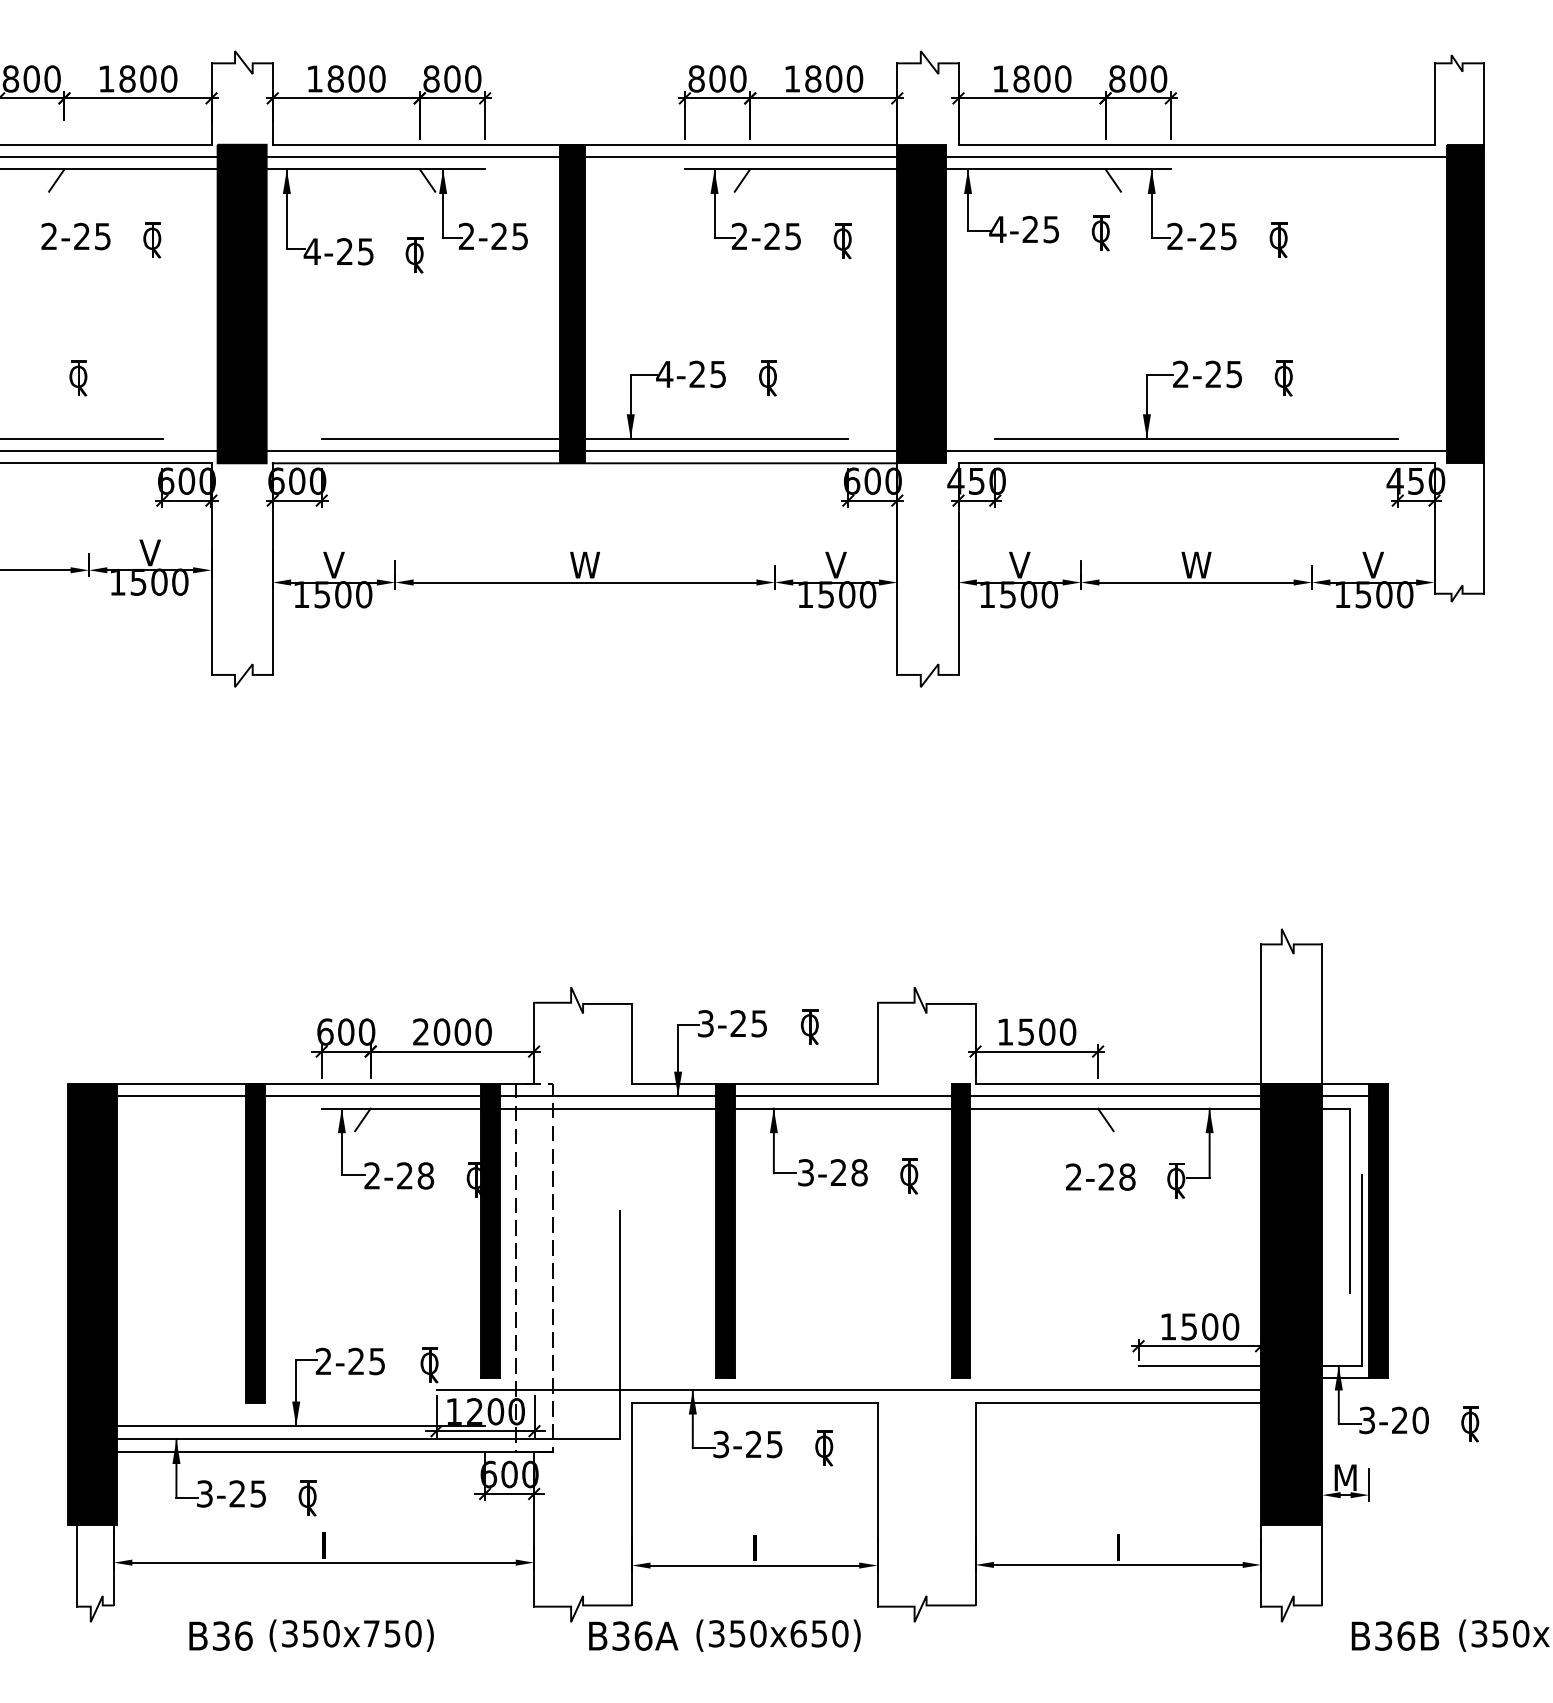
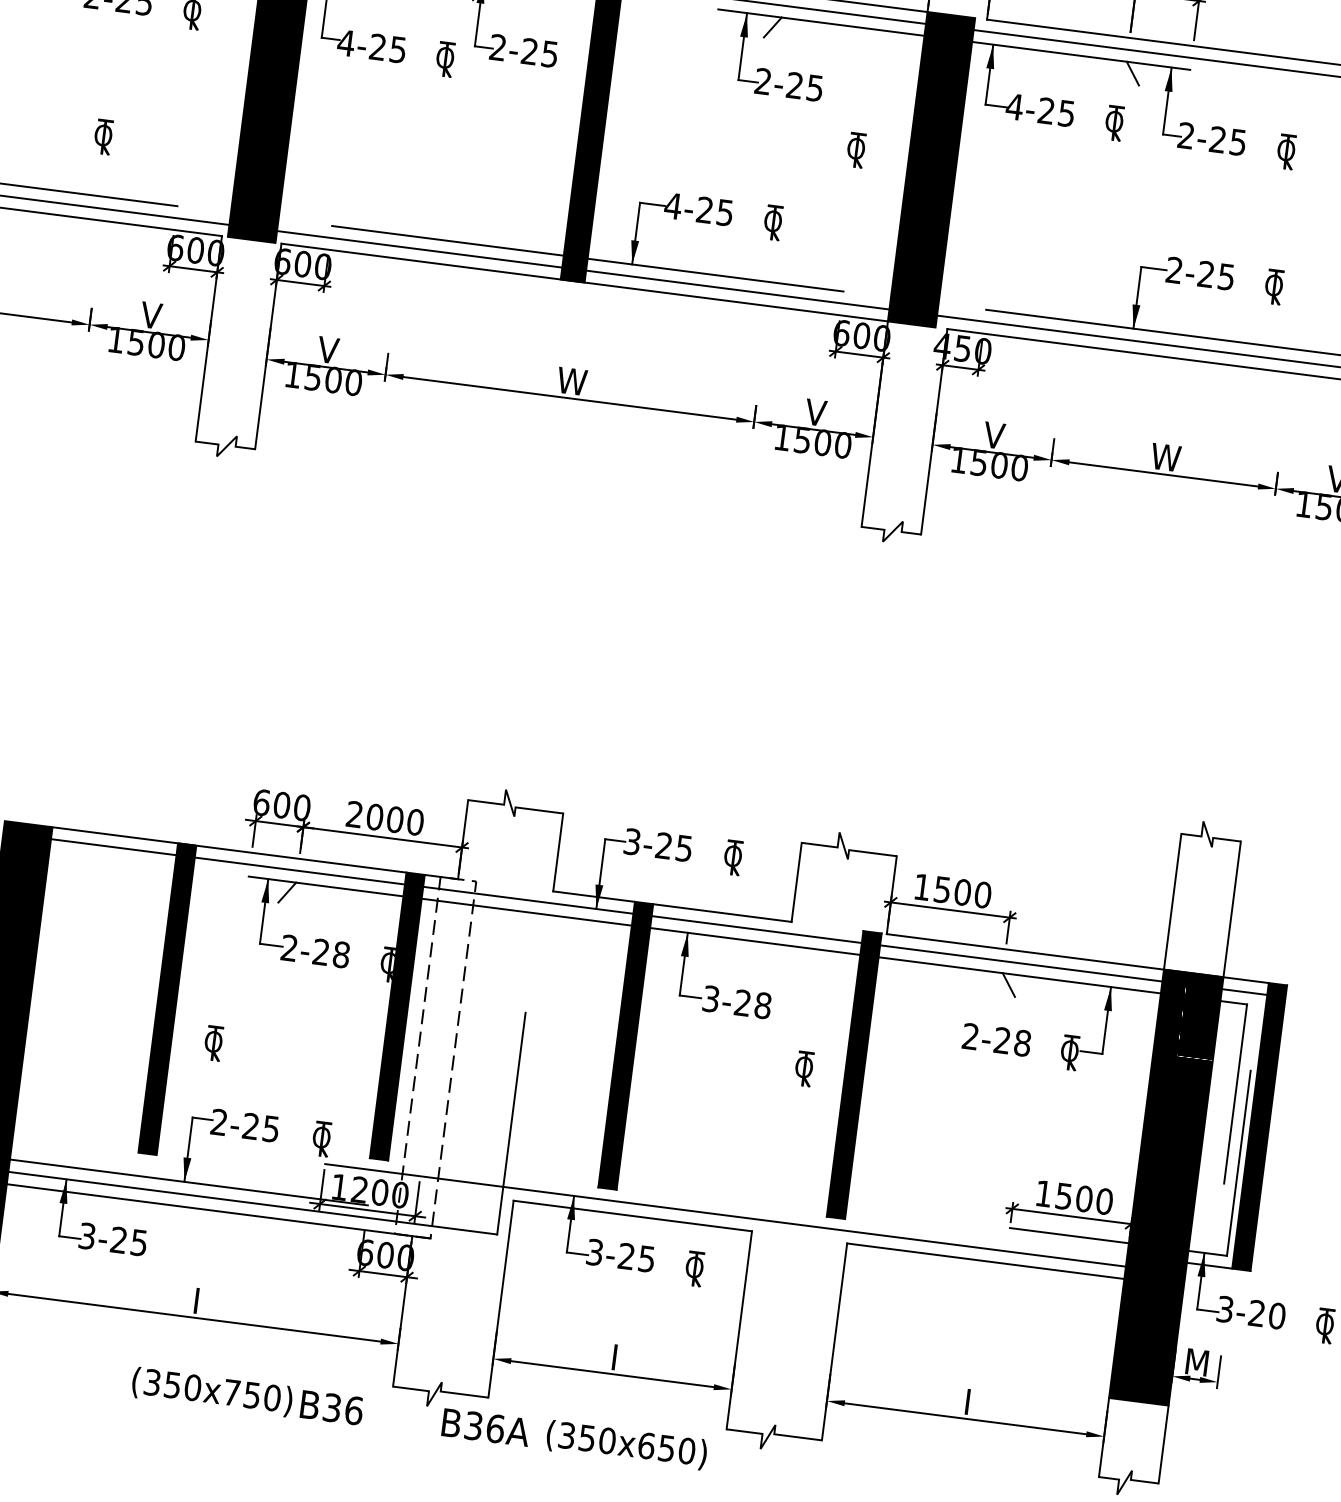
part: (842, 241) -> (855, 150), moved
part: (909, 1176) -> (804, 1068), moved
part: (307, 1498) -> (213, 1043), moved
text: (220, 1635) -> (331, 1407), moved

